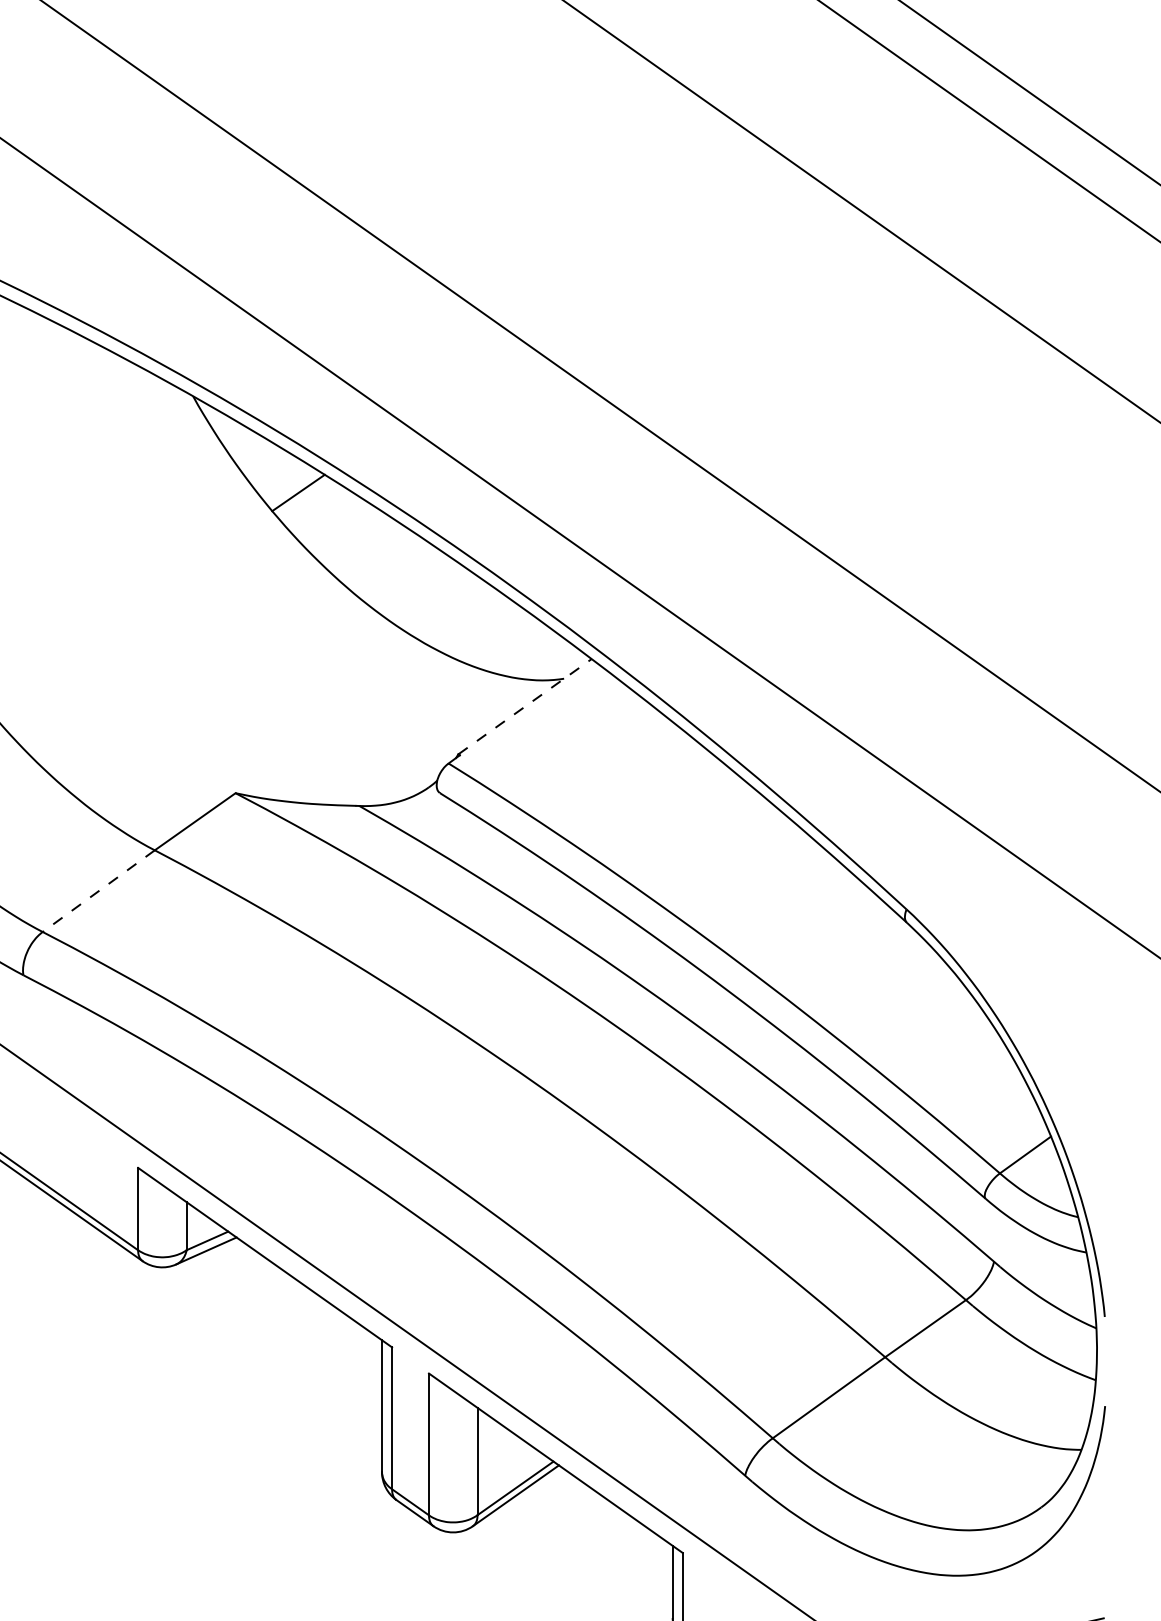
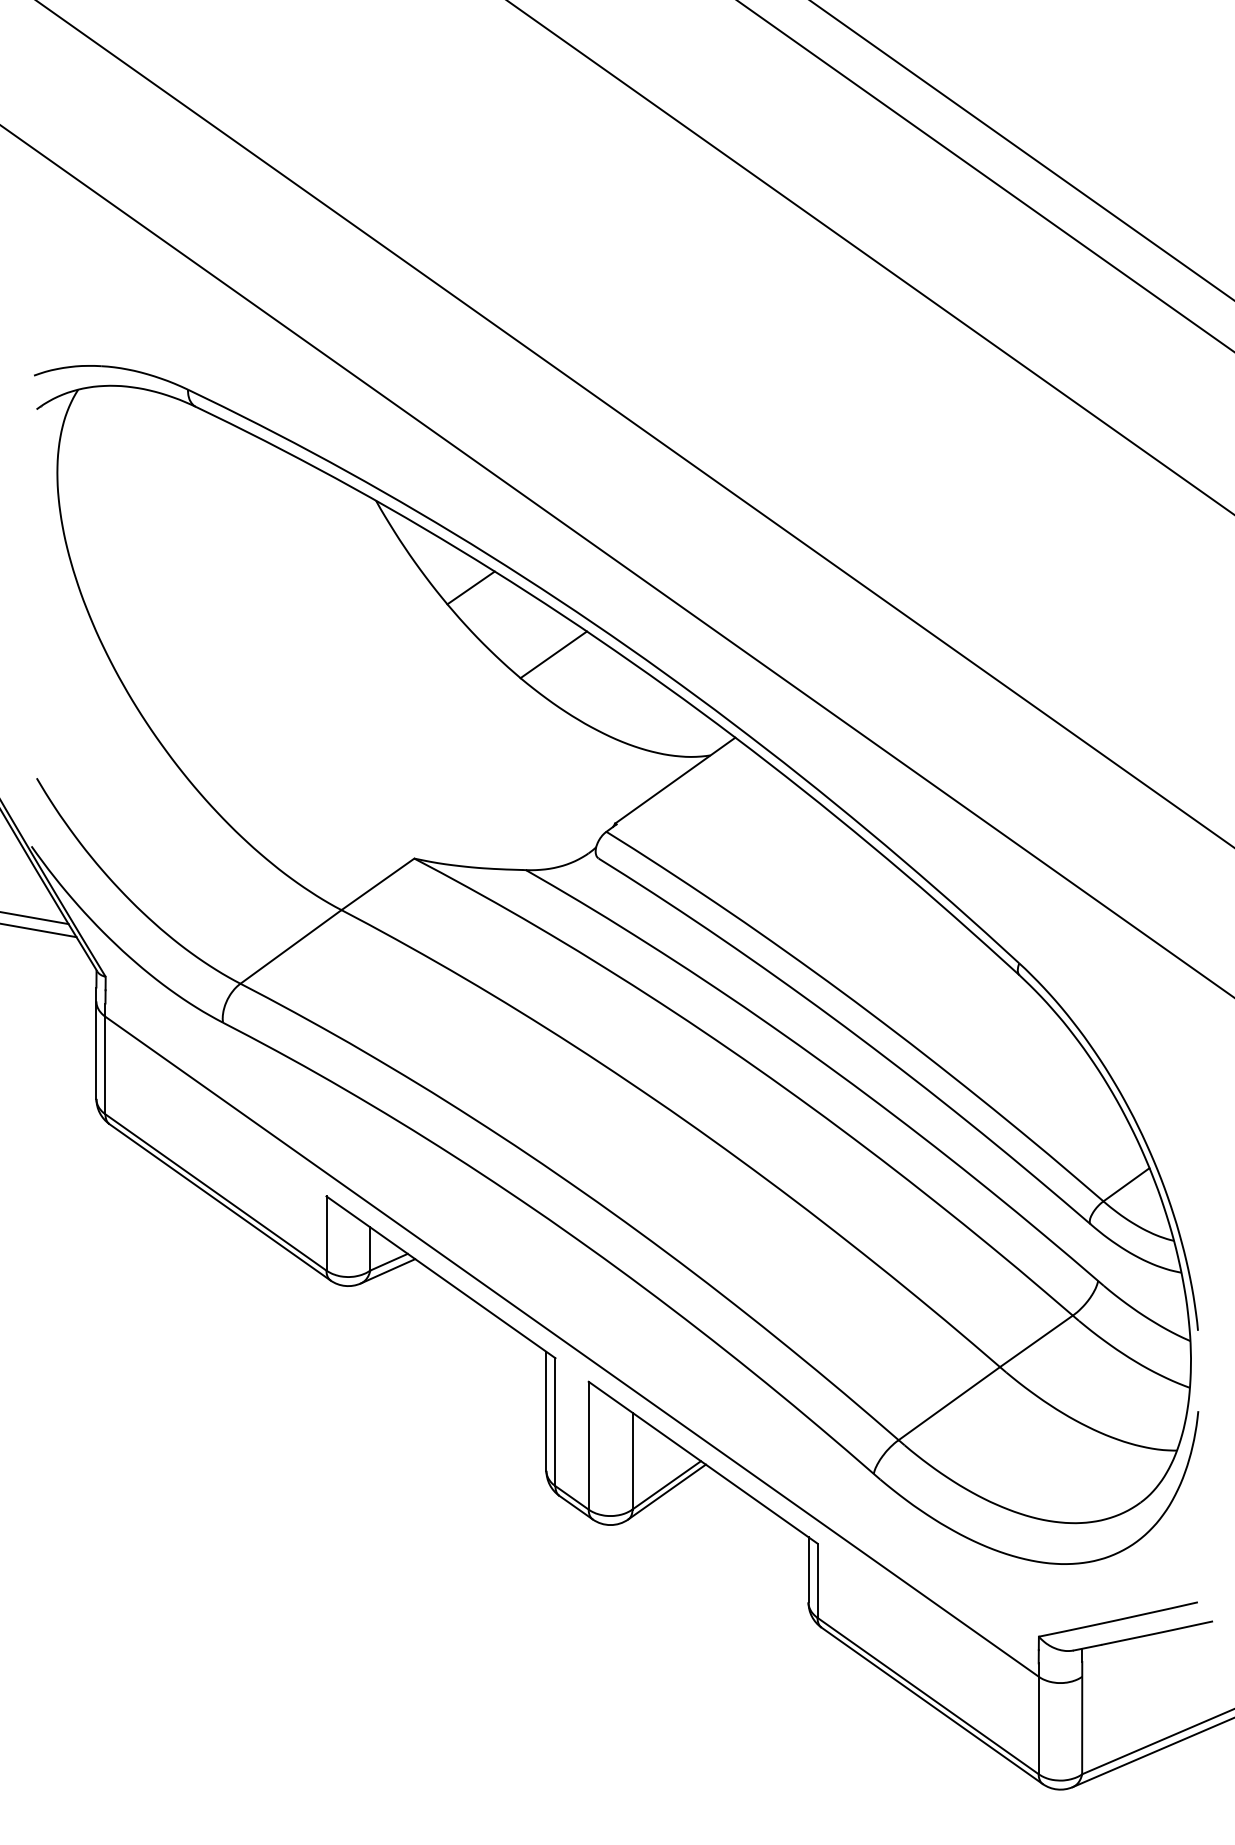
line: (389, 566) -> (553, 654), added
line: (525, 706) -> (675, 780), dashed -> solid
line: (99, 890) -> (291, 946), dashed -> solid

